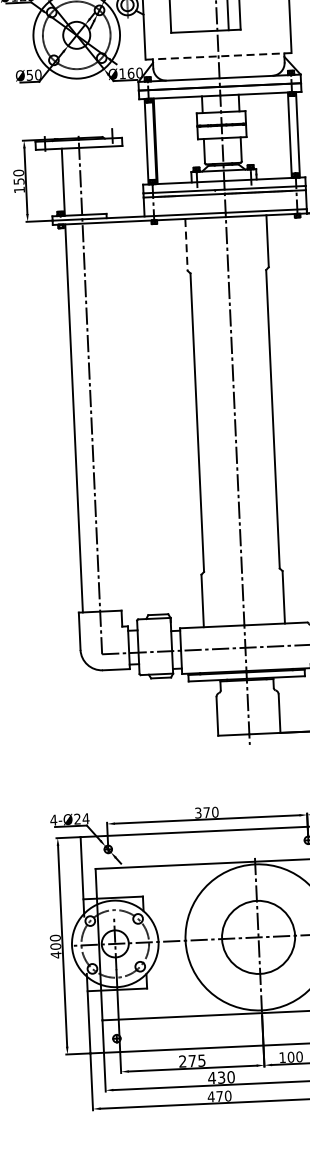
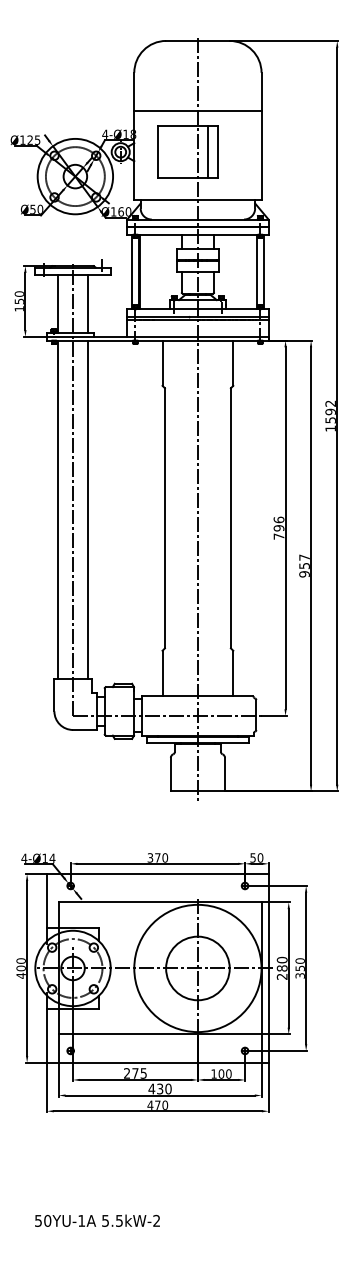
line: (218, 56) -> (197, 200), dashed -> solid
line: (98, 180) -> (88, 303), added
line: (186, 245) -> (162, 363), dashed -> solid
line: (109, 416) -> (88, 509), added
text: (76, 818) -> (44, 857), Ø24 -> Ø14

